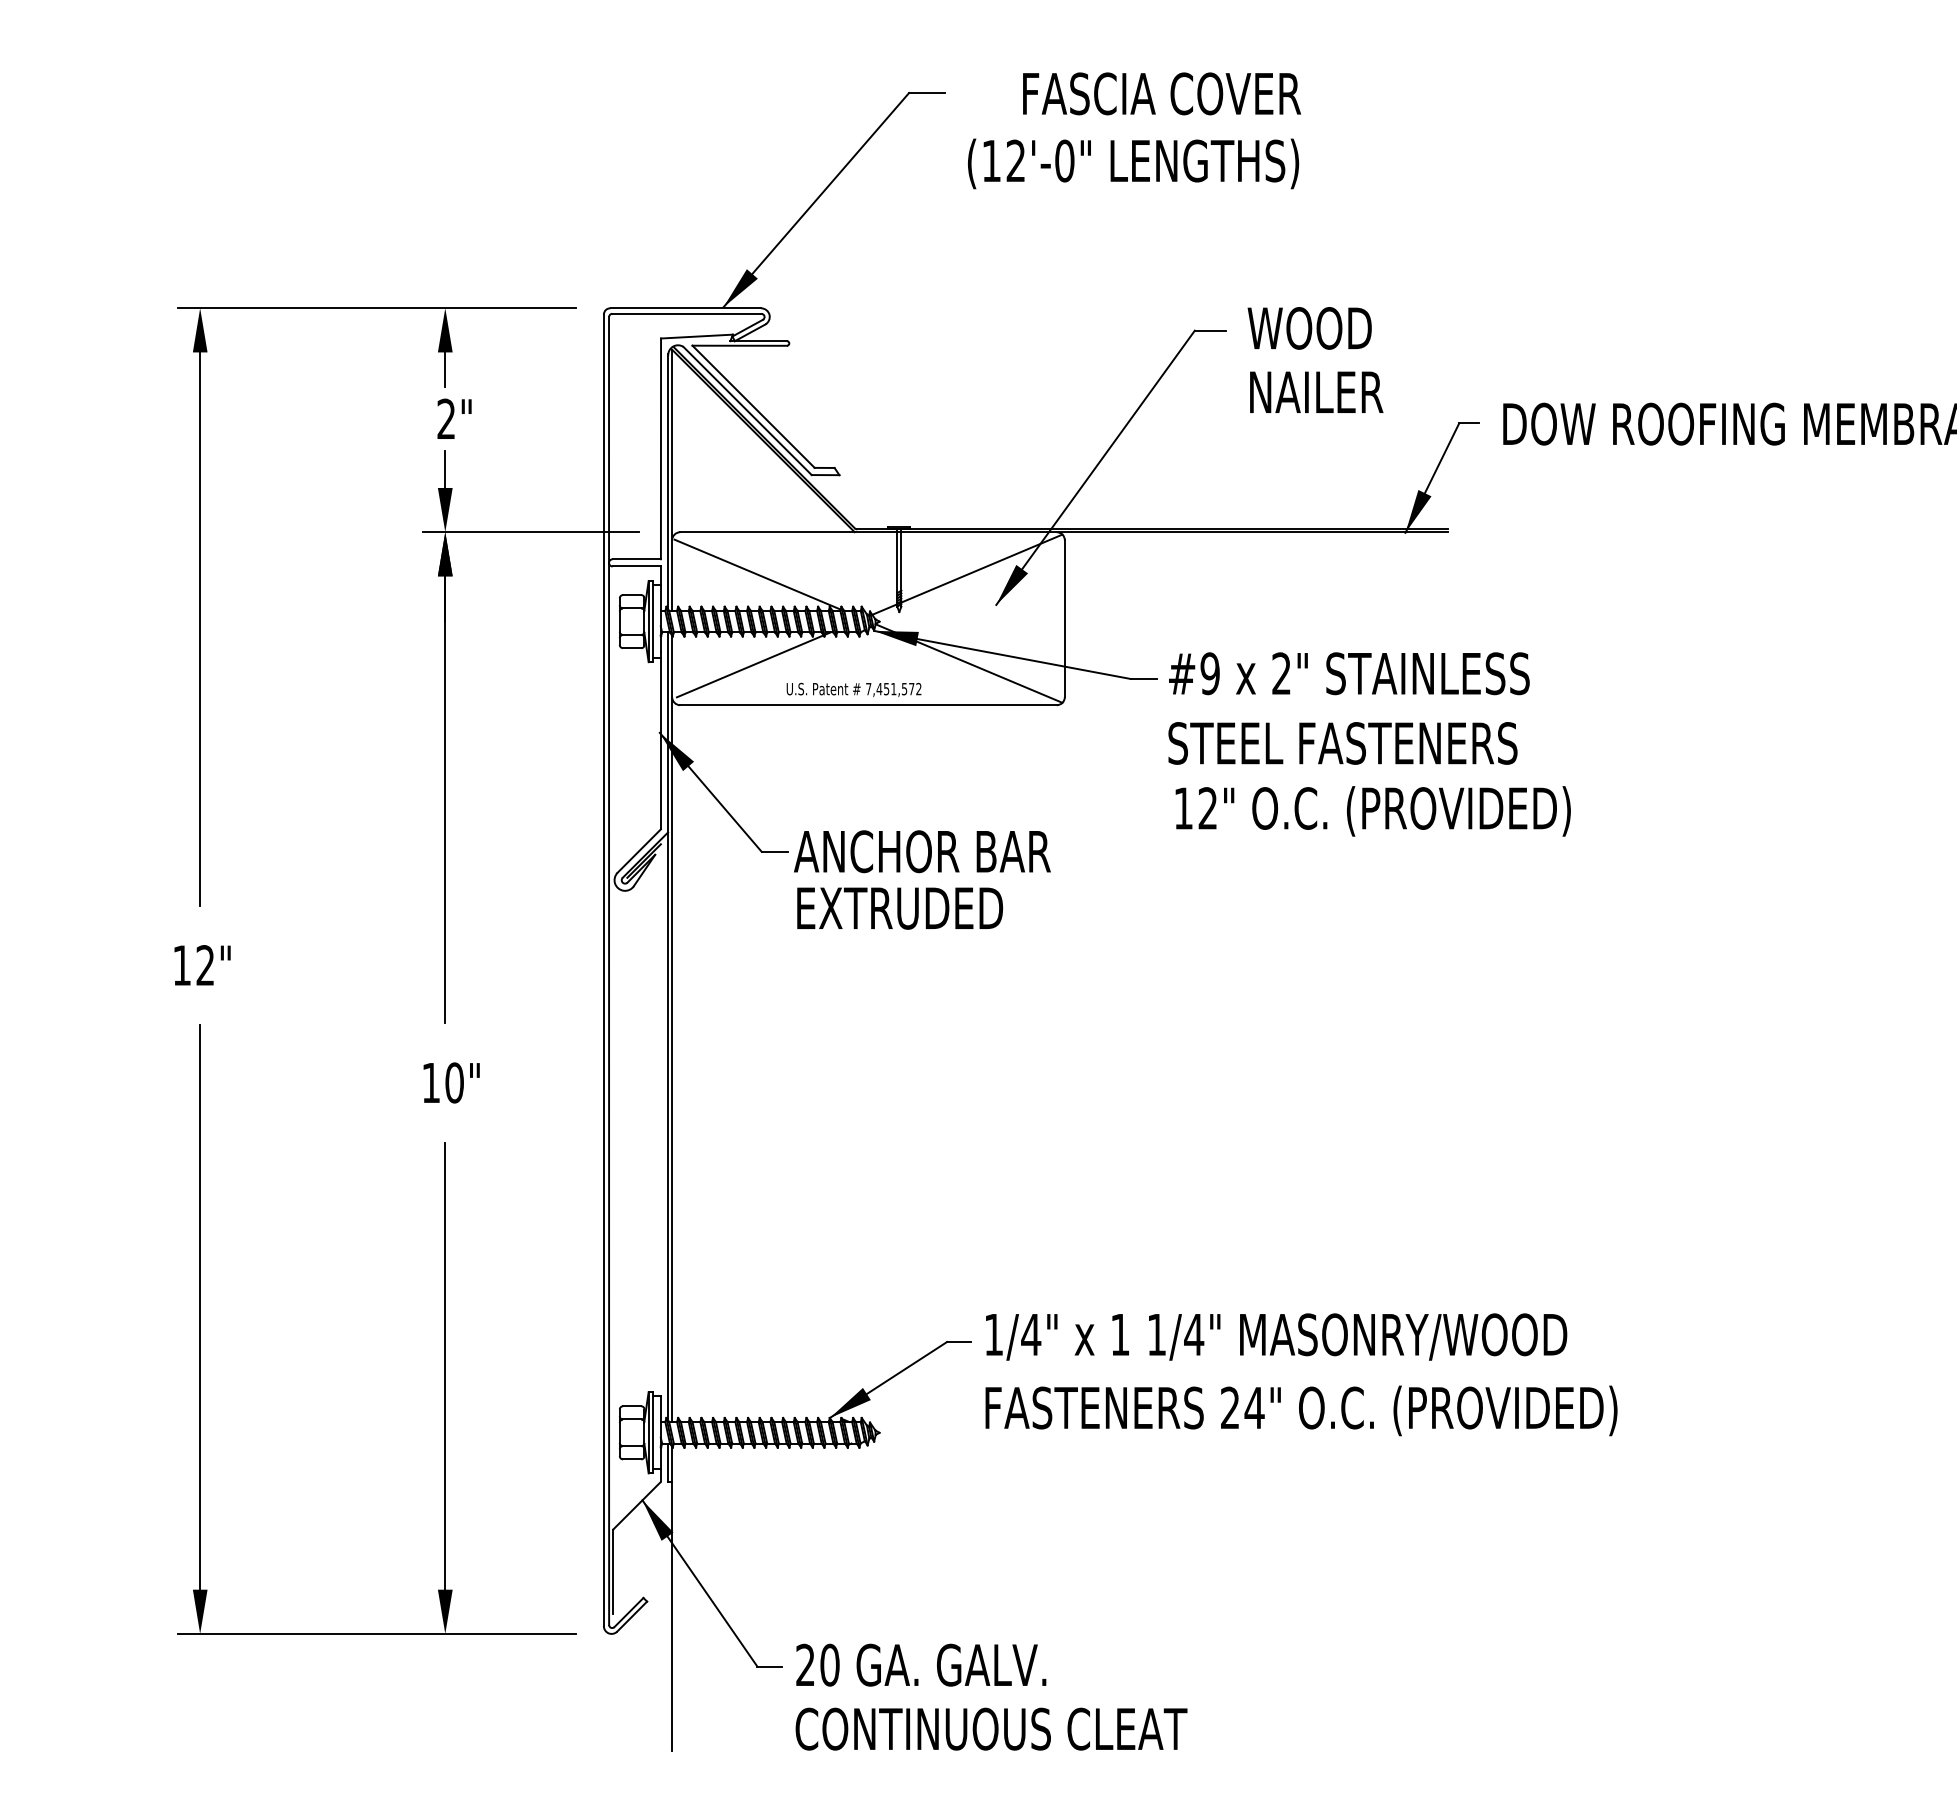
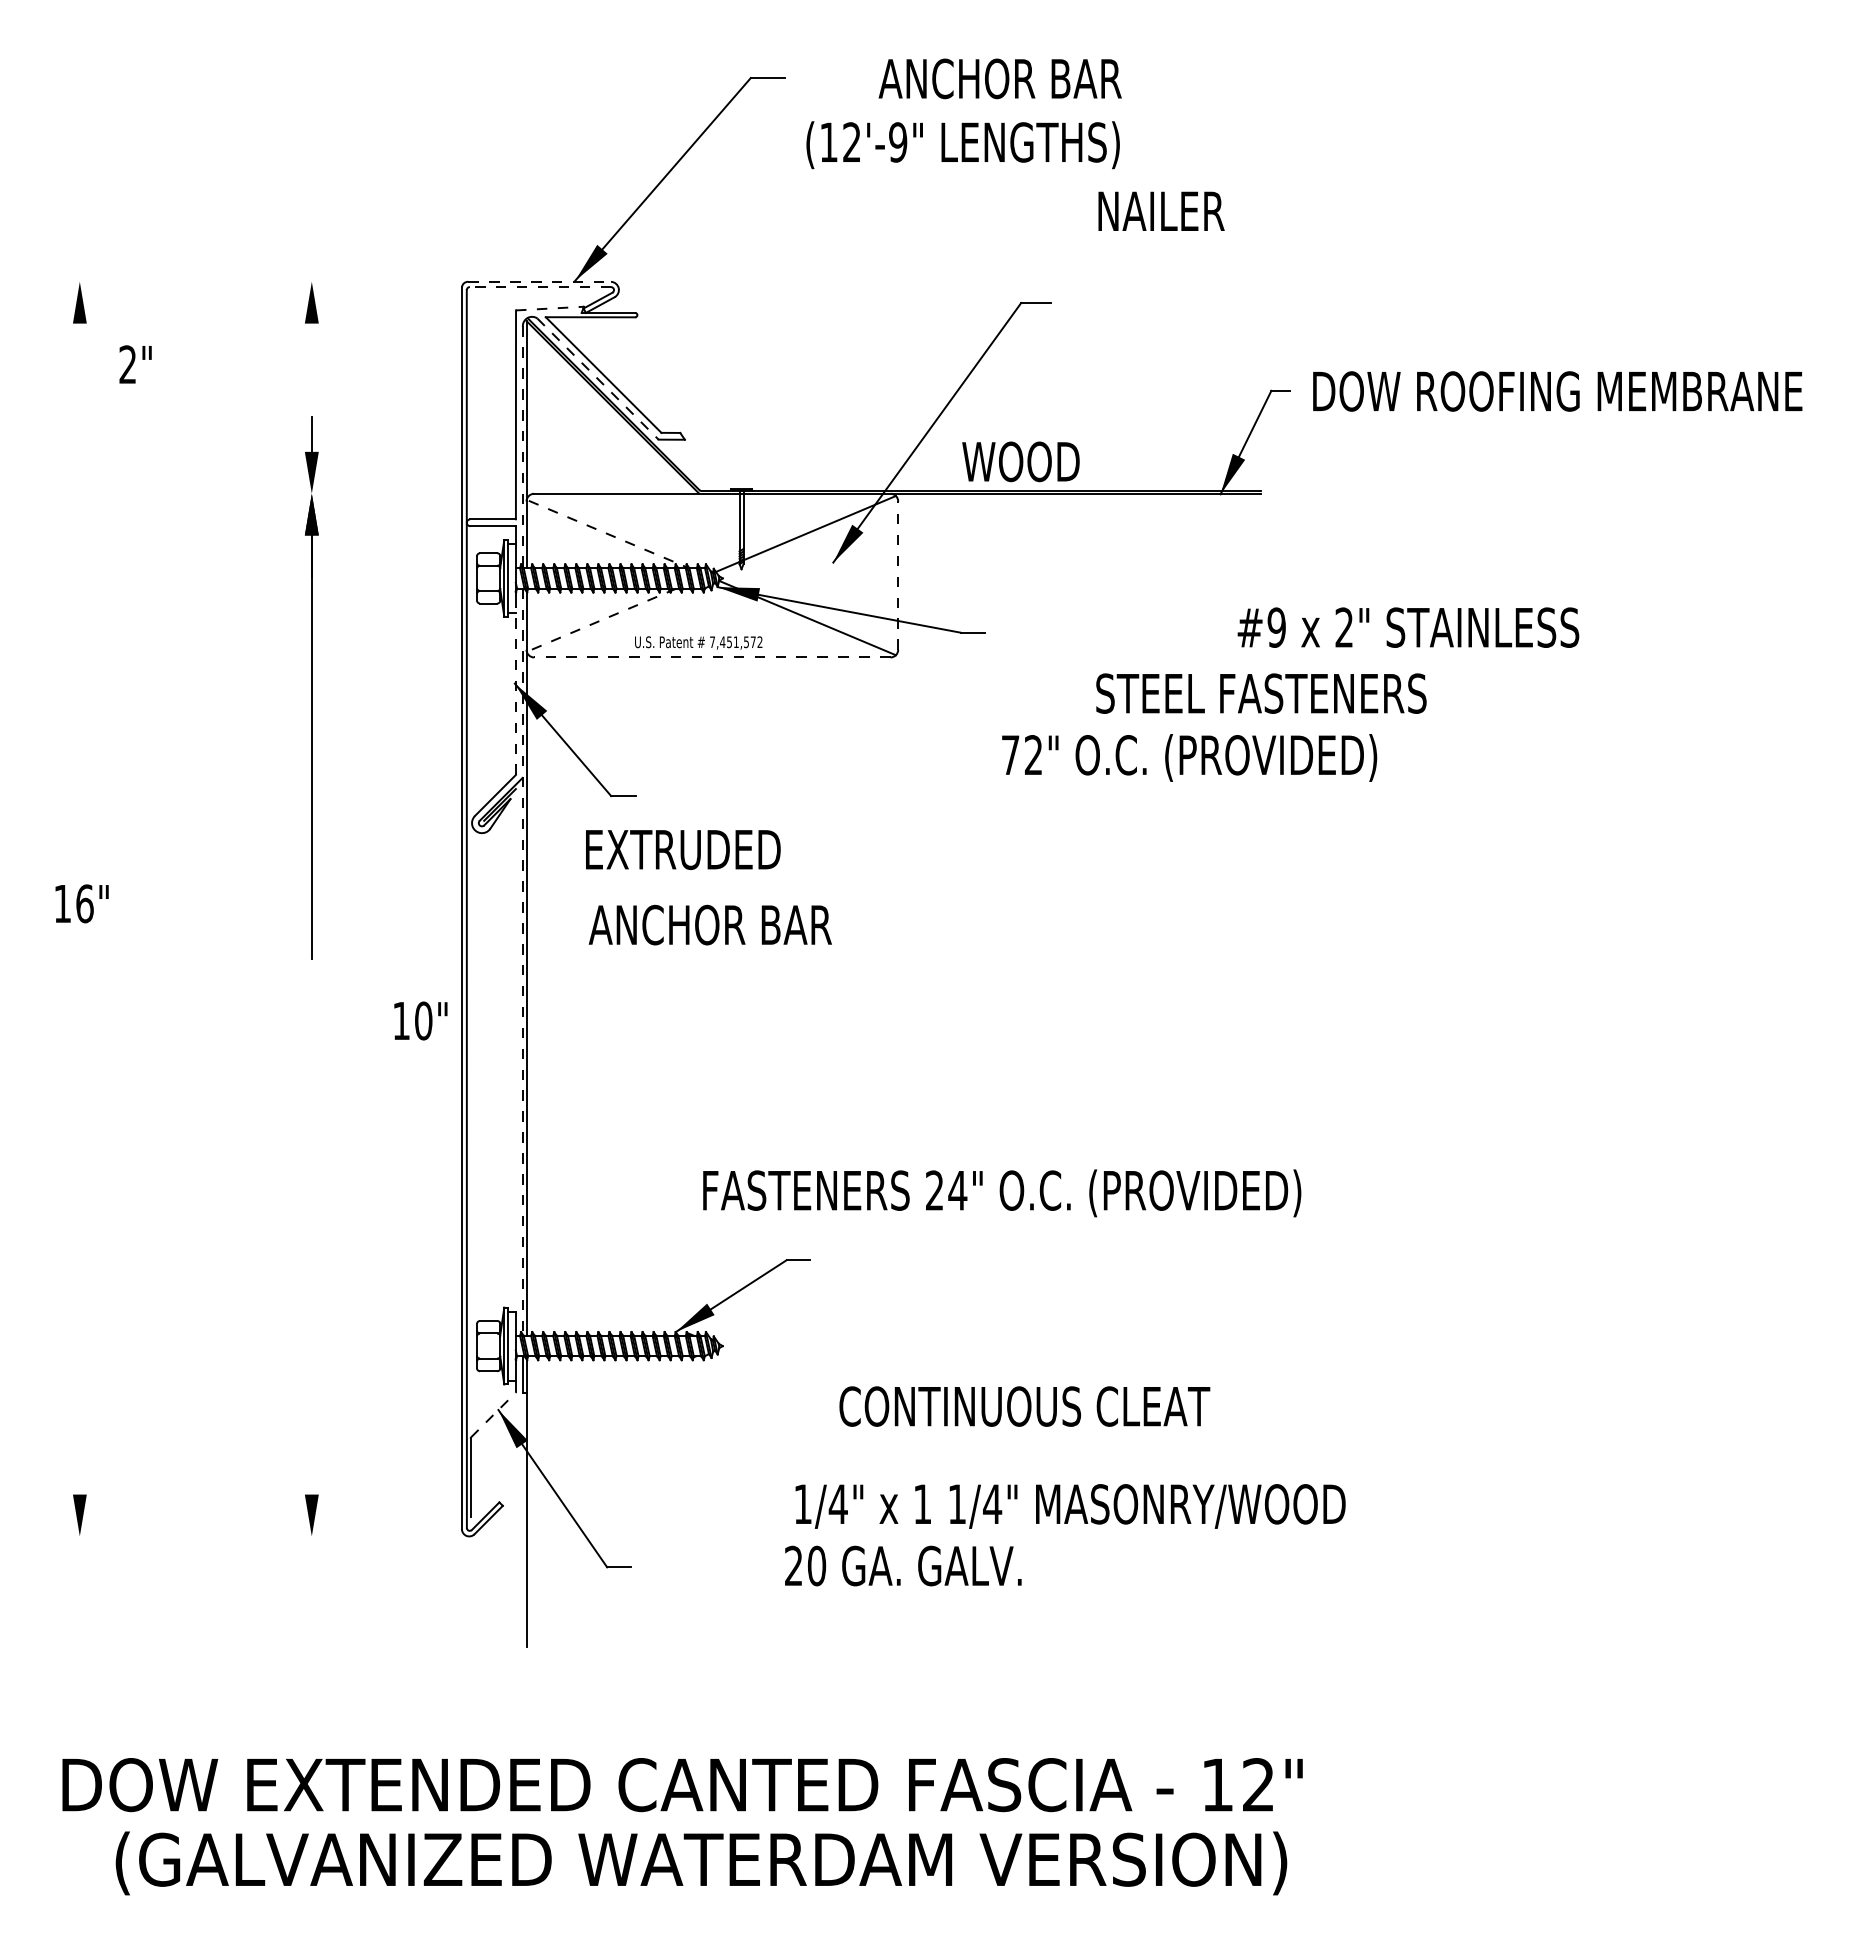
text: (1148, 93) -> (977, 78), FASCIA COVER -> ANCHOR BAR
text: (1065, 161) -> (898, 142), (12'-0" -> (12'-9"
line: (376, 307) -> (246, 281), removed
line: (686, 307) -> (540, 281), solid -> dashed
line: (686, 314) -> (540, 287), solid -> dashed
text: (1309, 328) -> (1020, 461), moved
line: (697, 336) -> (550, 308), solid -> dashed
line: (444, 369) -> (311, 339), removed
text: (1316, 391) -> (1161, 210), moved
line: (747, 411) -> (597, 379), solid -> dashed
text: (454, 418) -> (135, 364), moved
line: (667, 482) -> (522, 446), solid -> dashed
line: (530, 531) -> (392, 493), removed
line: (757, 575) -> (607, 534), solid -> dashed
line: (1065, 618) -> (898, 575), solid -> dashed
line: (199, 629) -> (79, 585), removed
line: (753, 665) -> (603, 619), solid -> dashed
text: (1349, 673) -> (1408, 627), moved
line: (867, 705) -> (711, 657), solid -> dashed
line: (660, 741) -> (515, 691), solid -> dashed
text: (1343, 743) -> (1261, 693), moved
text: (1183, 807) -> (1010, 754), 12" -> 72"
text: (921, 851) -> (709, 924), moved
text: (900, 908) -> (683, 849), moved
text: (205, 965) -> (84, 903), 12" -> 16"
line: (667, 1026) -> (522, 961), solid -> dashed
text: (451, 1082) -> (420, 1020), moved
line: (199, 1307) -> (79, 1227), removed
text: (1276, 1337) -> (1070, 1506), moved
line: (444, 1365) -> (311, 1282), removed
text: (1301, 1411) -> (1002, 1193), moved
line: (637, 1505) -> (493, 1414), solid -> dashed
line: (376, 1633) -> (246, 1536), removed
text: (921, 1664) -> (903, 1565), moved
text: (991, 1729) -> (1024, 1406), moved

